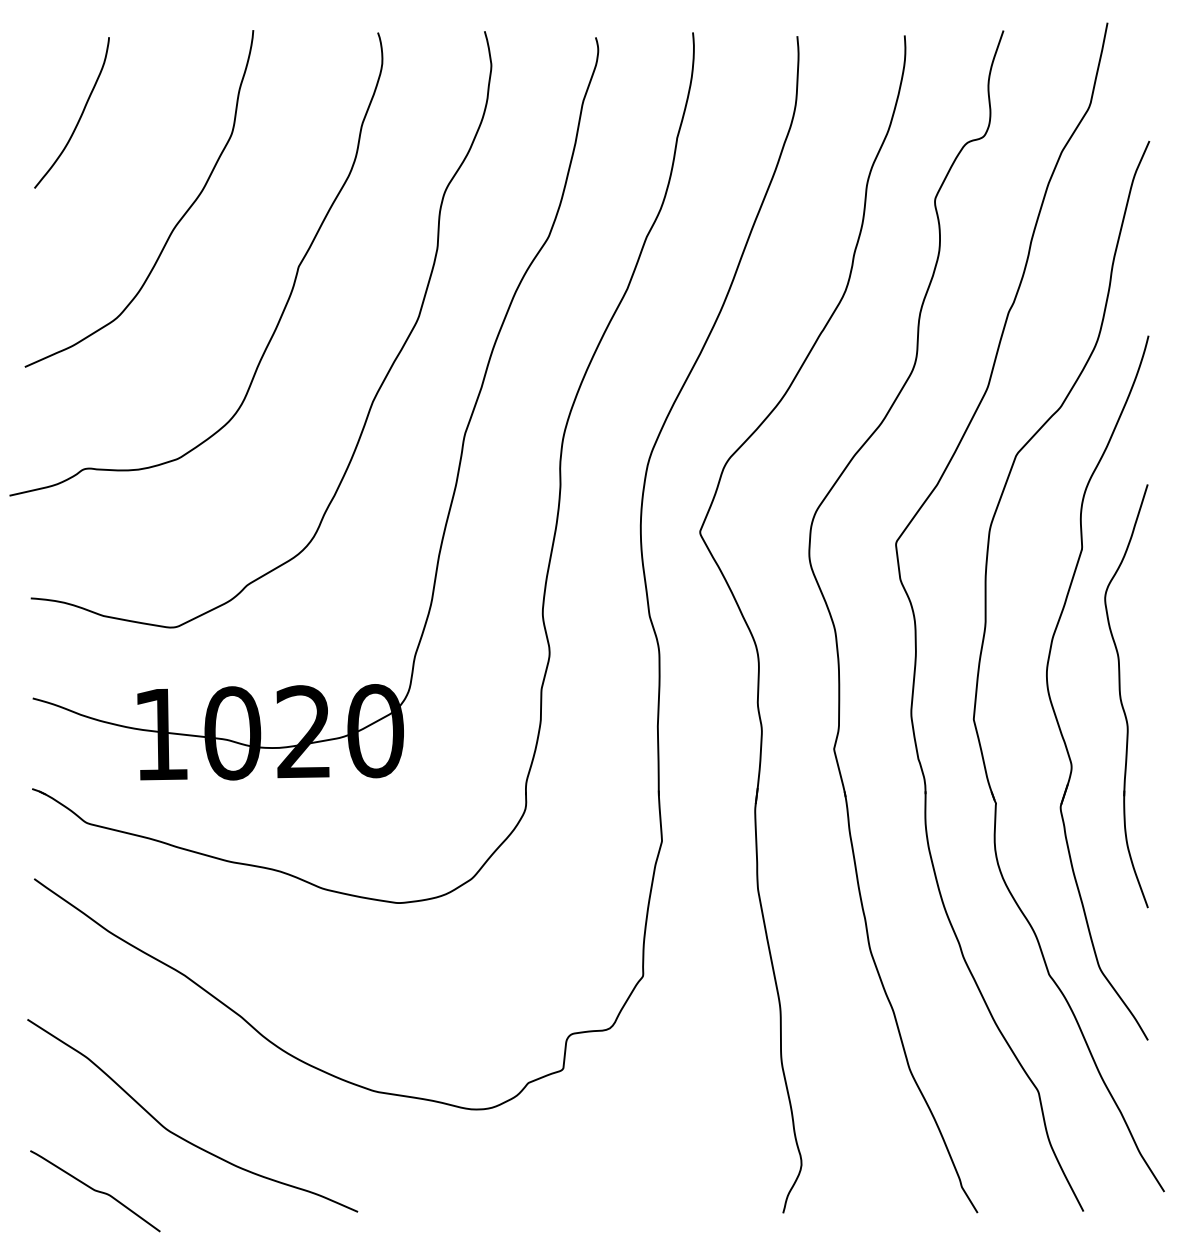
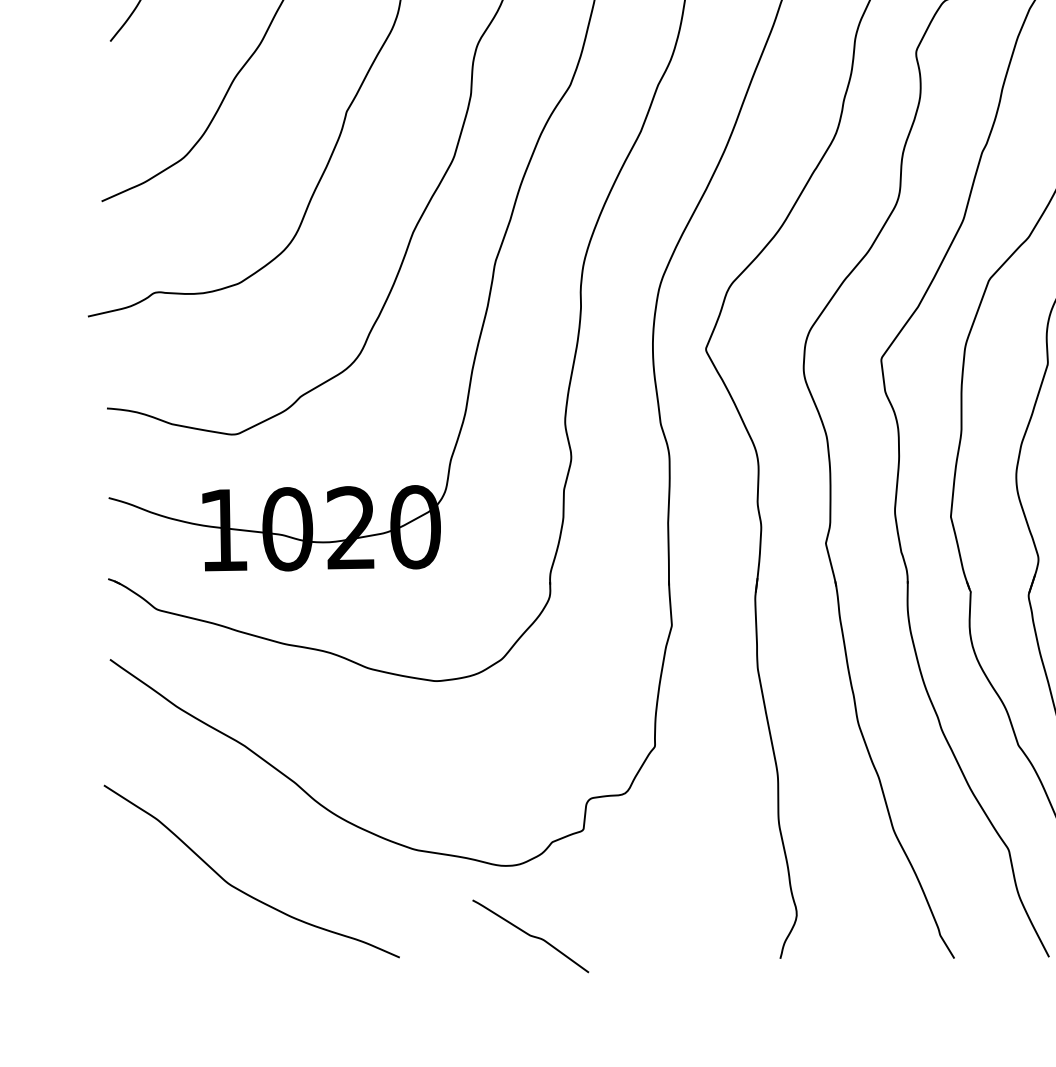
curve: (95, 1191) -> (530, 936), moved

